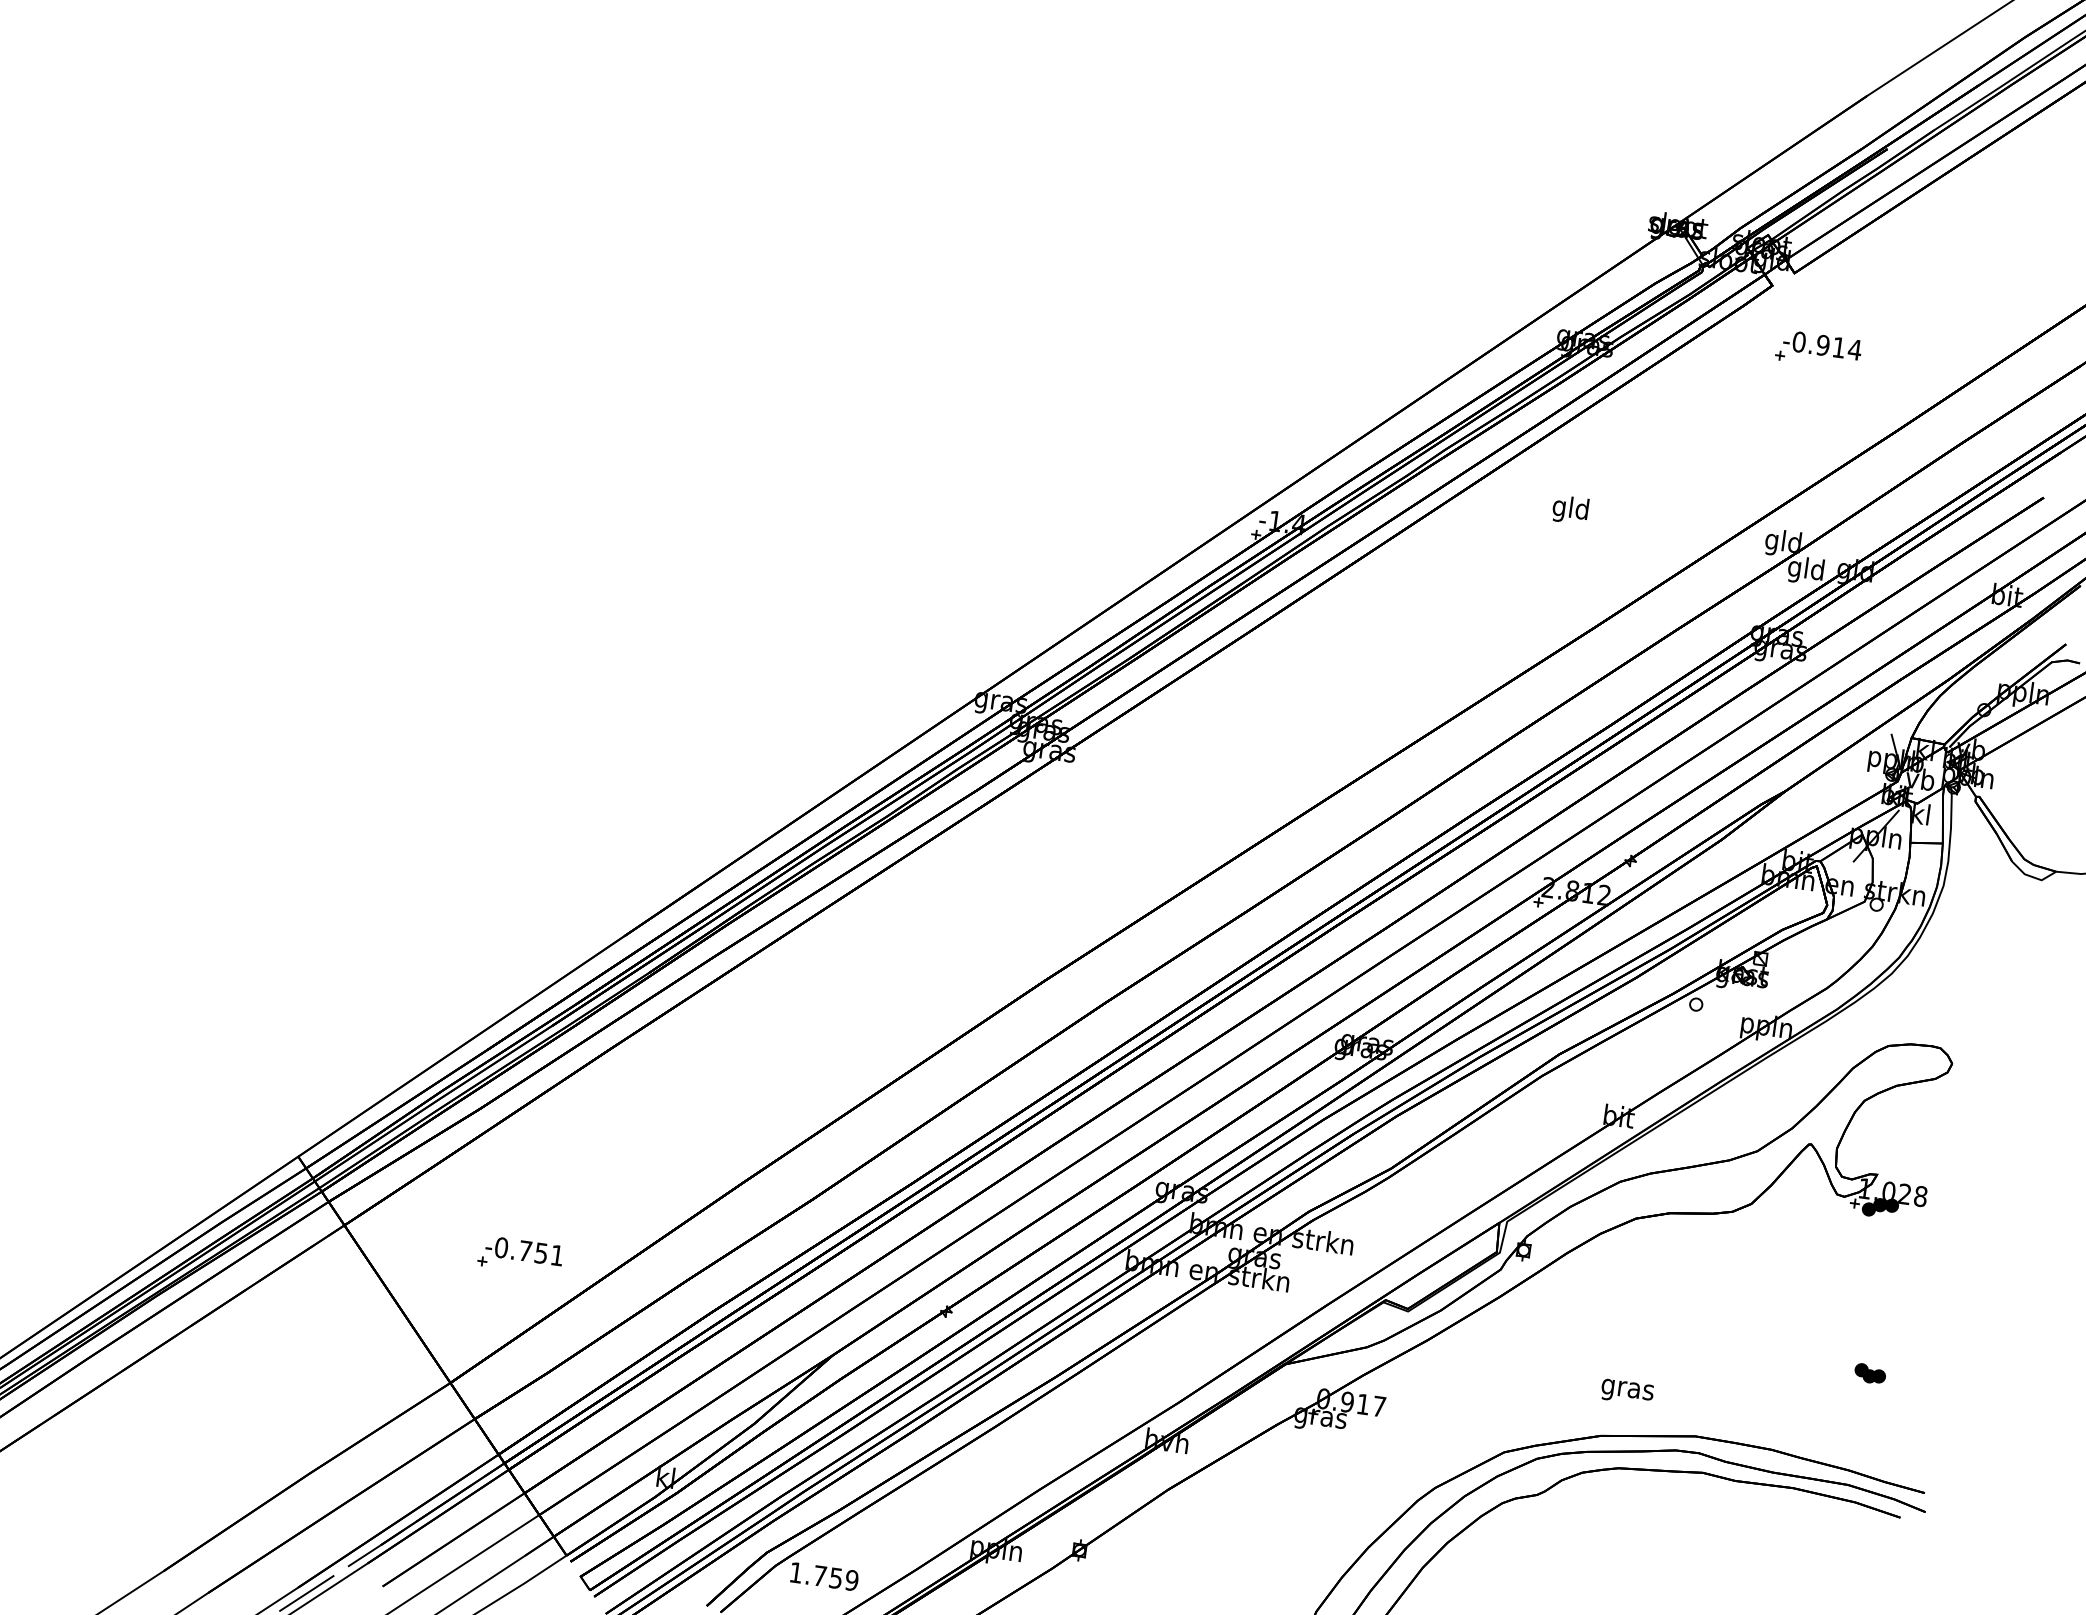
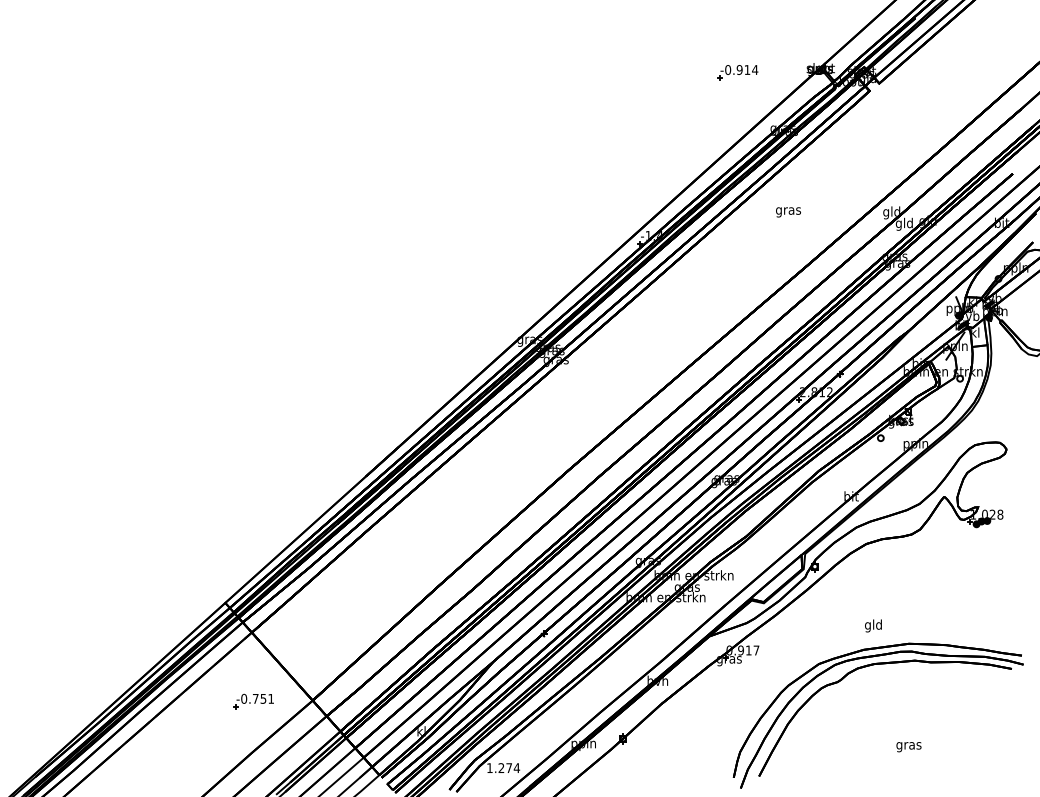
part: (1817, 349) -> (737, 72), moved
text: (1571, 508) -> (788, 210), gld -> gras
part: (520, 1255) -> (253, 701), moved
part: (1869, 1373) -> (987, 602), removed
text: (1627, 1388) -> (873, 625), gras -> gld
text: (836, 1579) -> (509, 768), 1.759 -> 1.274

